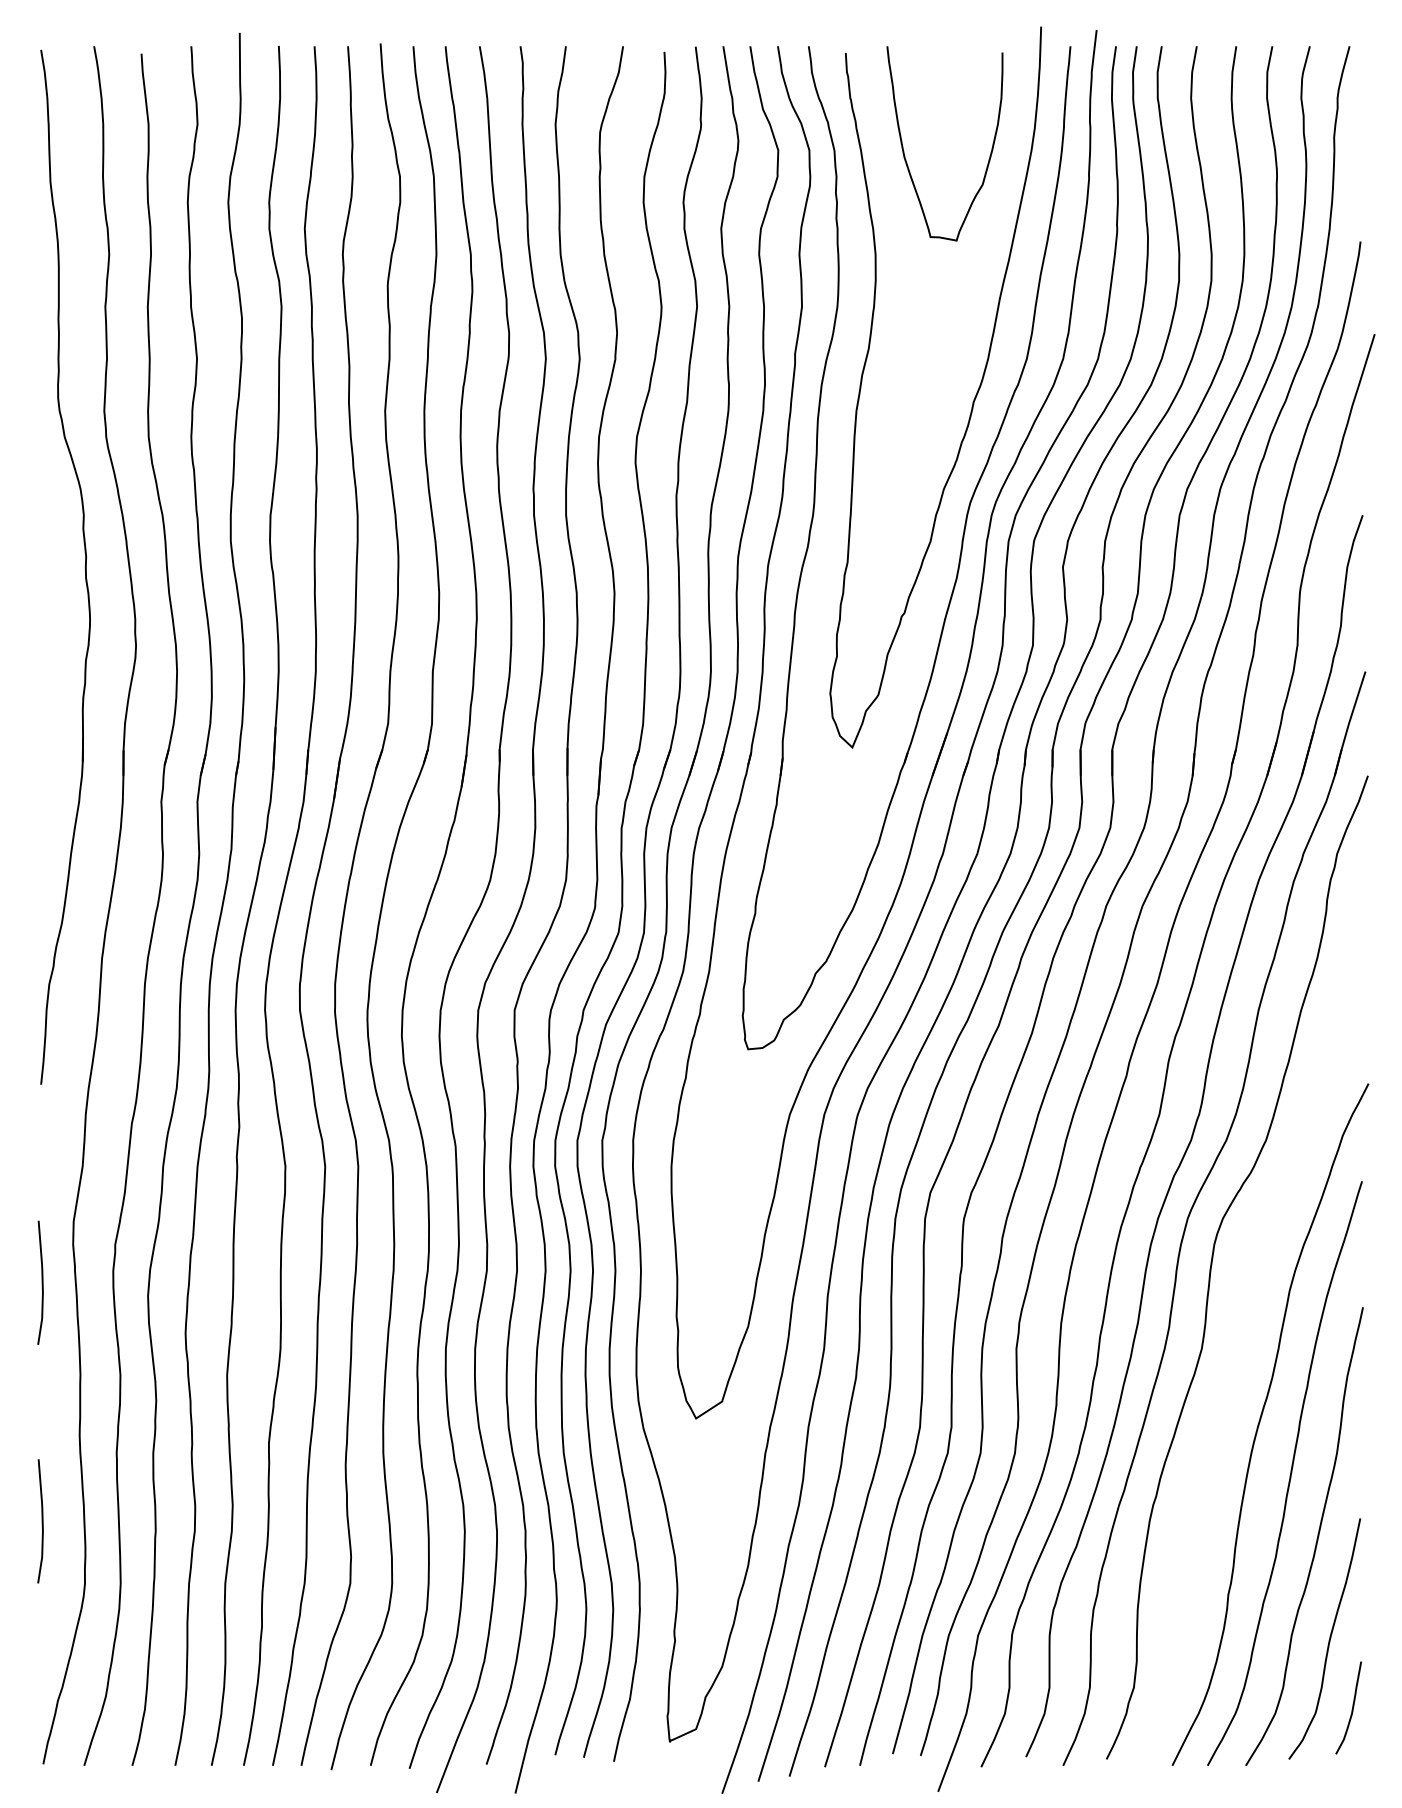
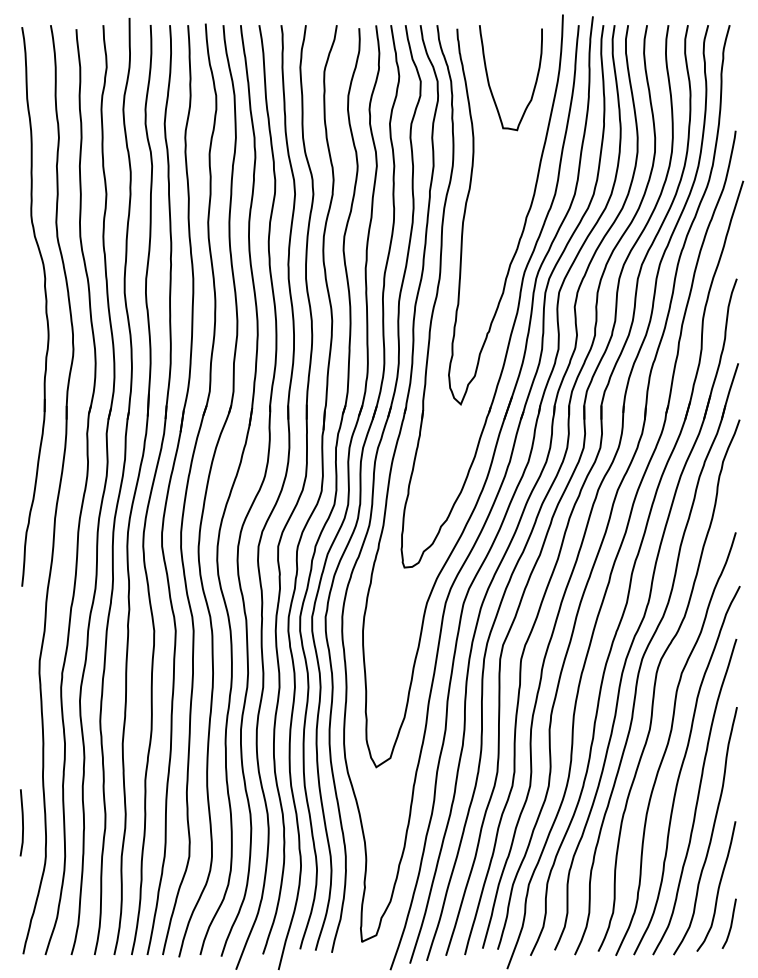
curve: (41, 1282) -> (22, 693), removed
curve: (1238, 1372) -> (669, 742), added

